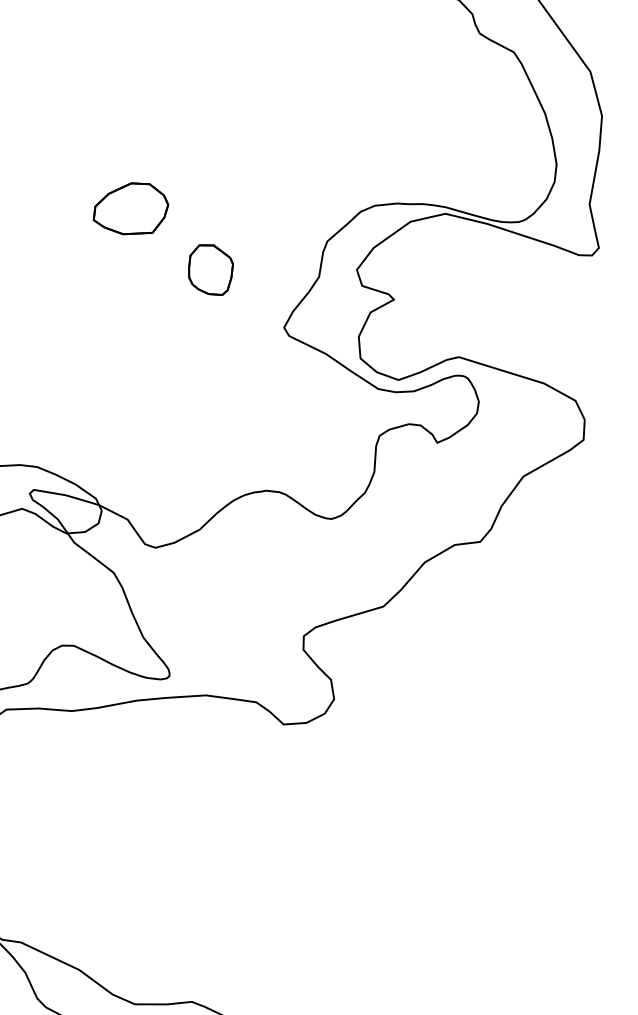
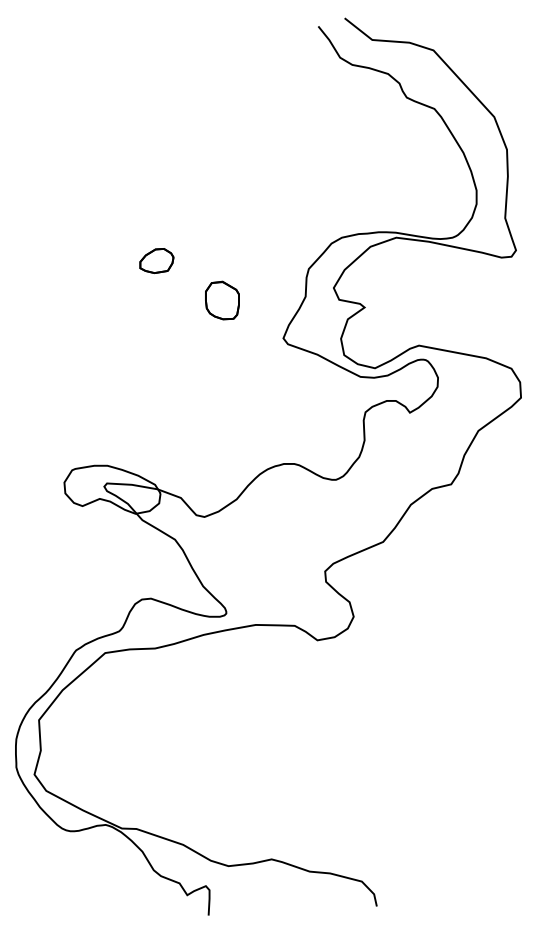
part: (130, 207) -> (156, 260), size x0.6

